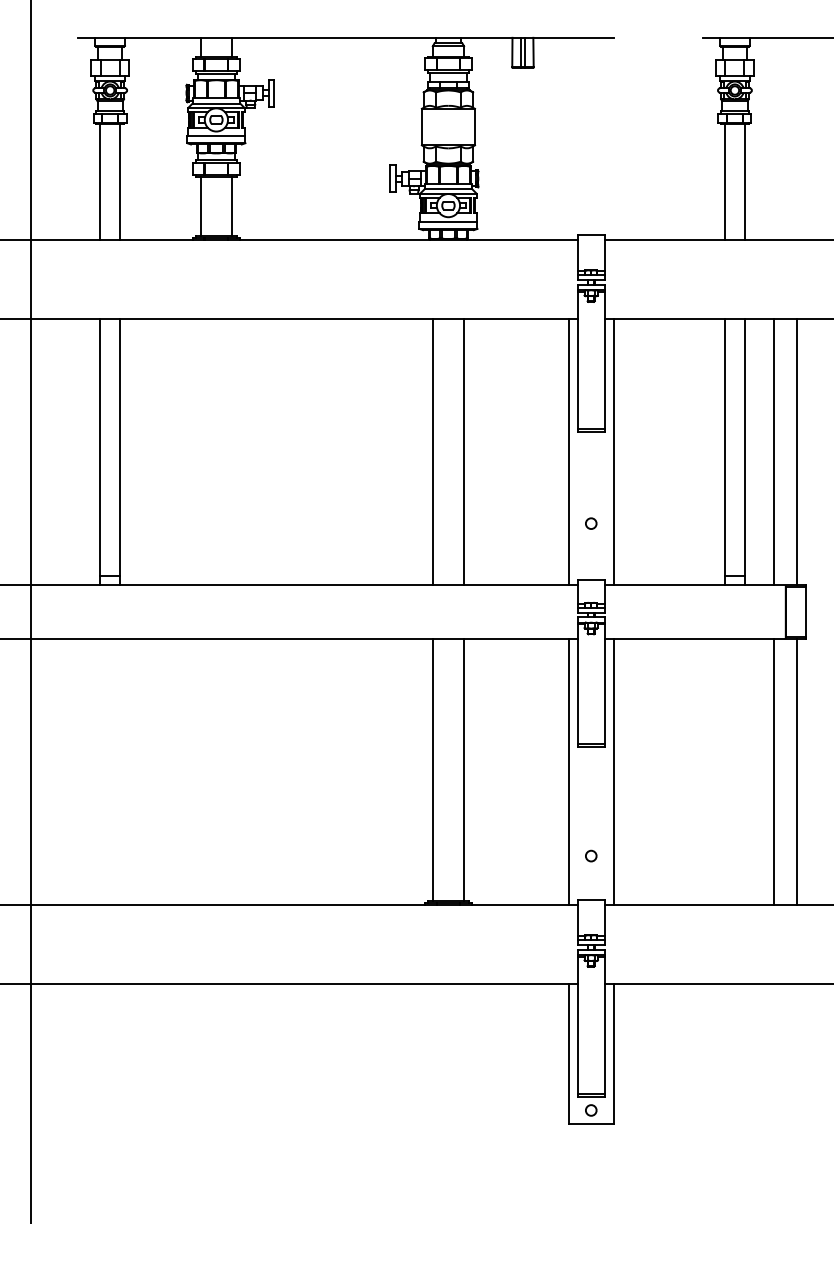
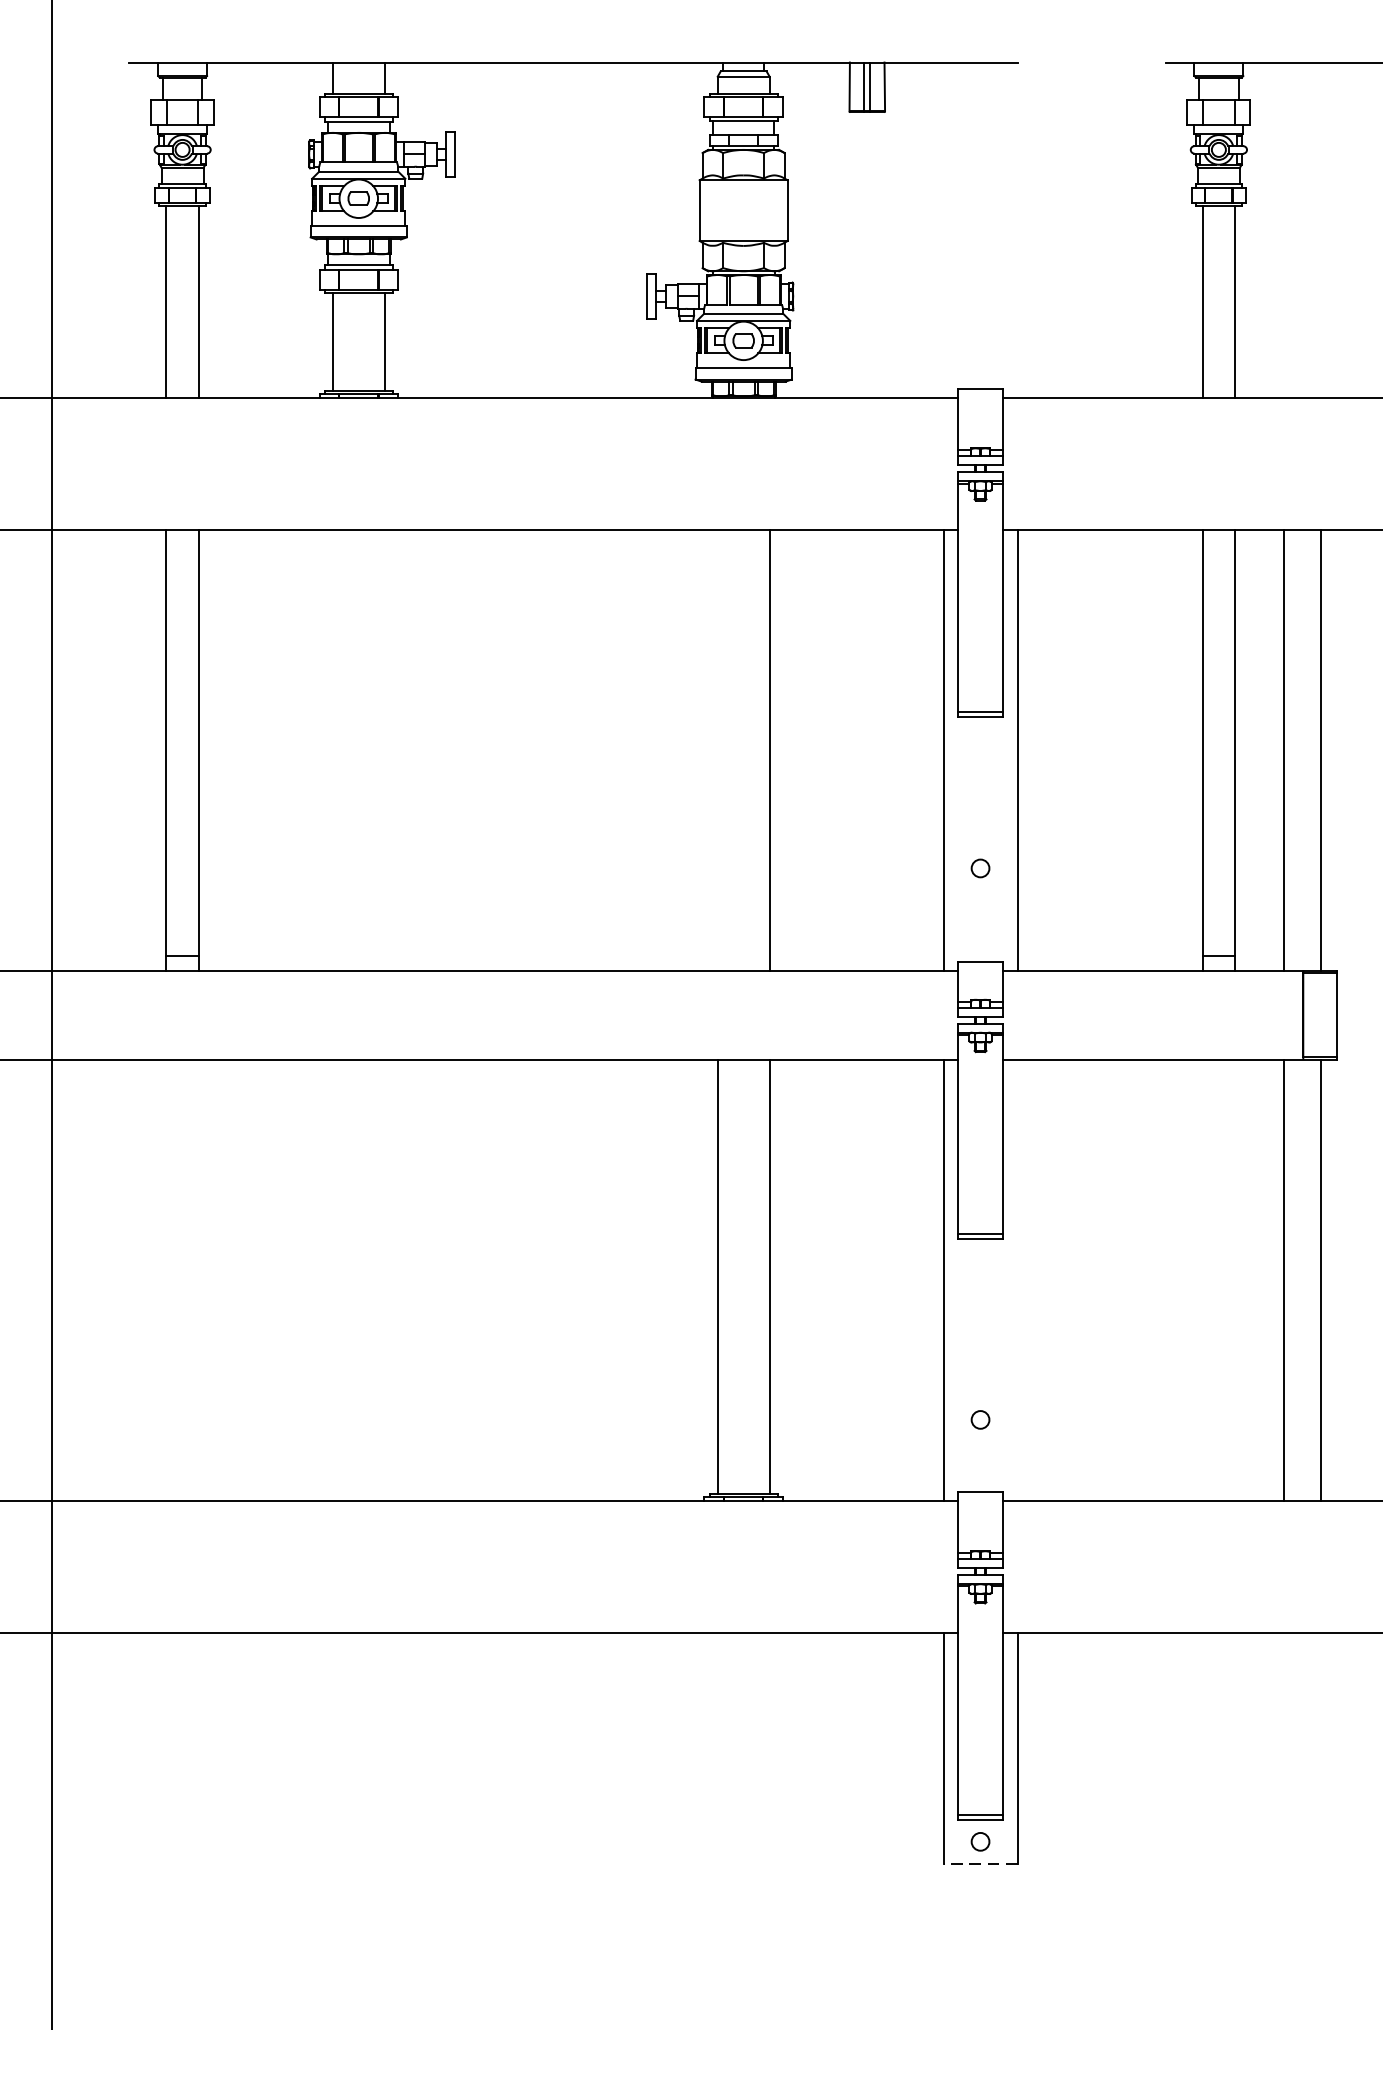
line: (432, 452) -> (717, 750), removed
line: (613, 771) -> (1017, 1279), removed
line: (590, 1123) -> (979, 1863), solid -> dashed

